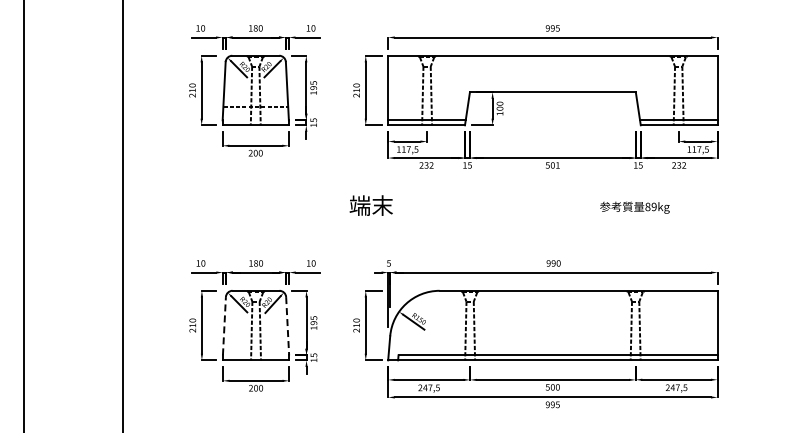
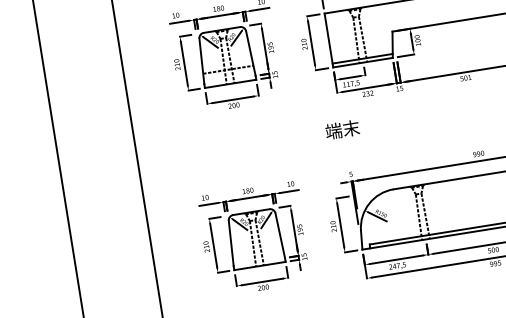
text: (370, 205) -> (341, 129), moved
line: (224, 325) -> (231, 242), dashed -> solid
line: (287, 326) -> (280, 235), dashed -> solid

